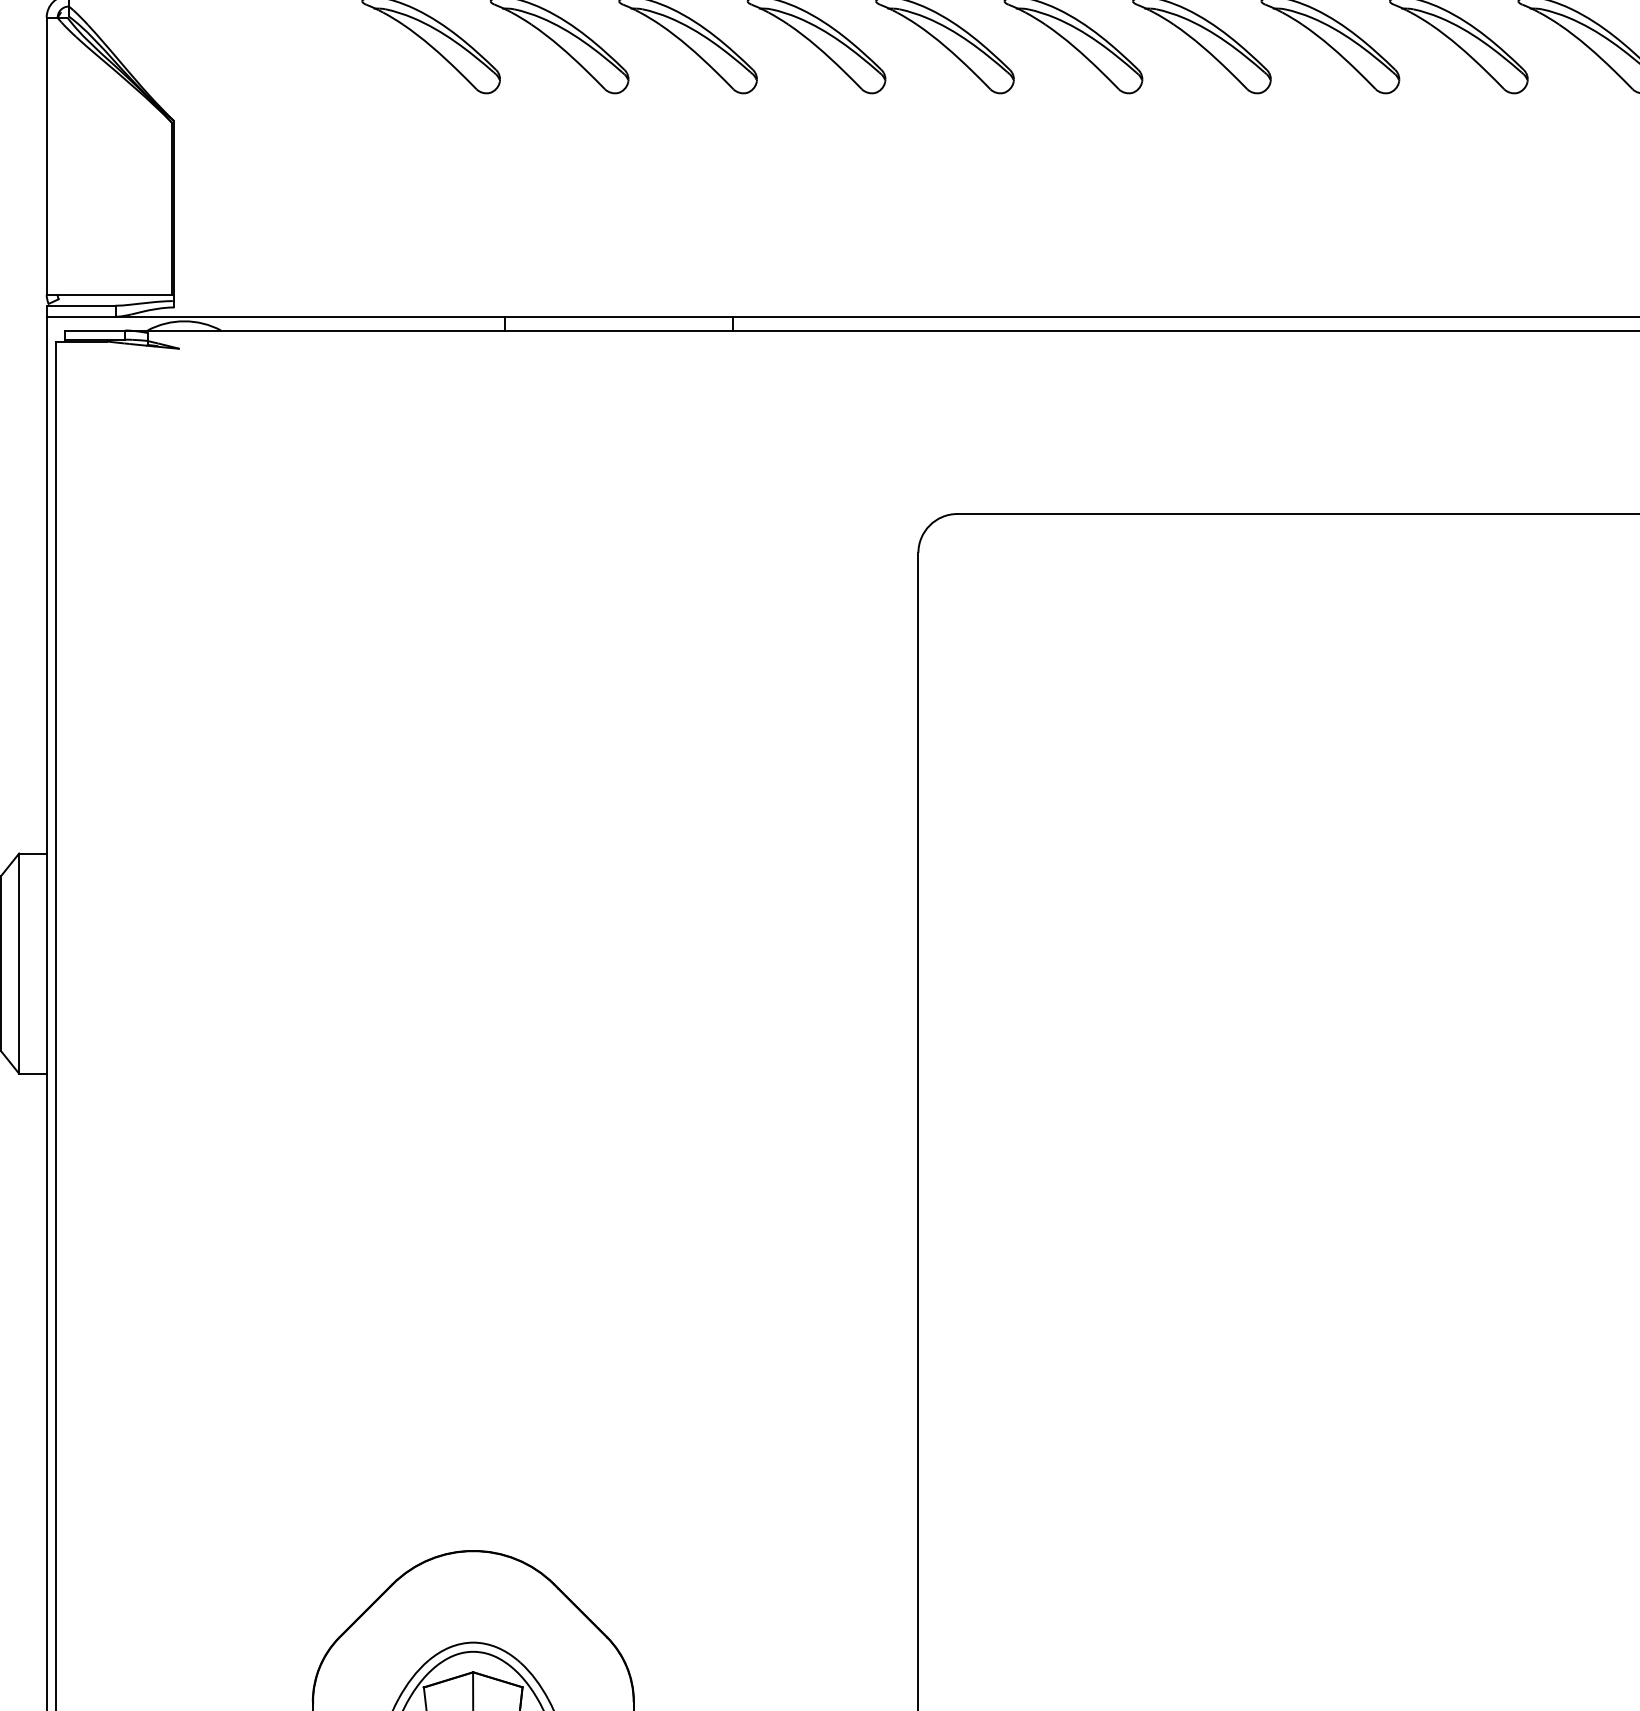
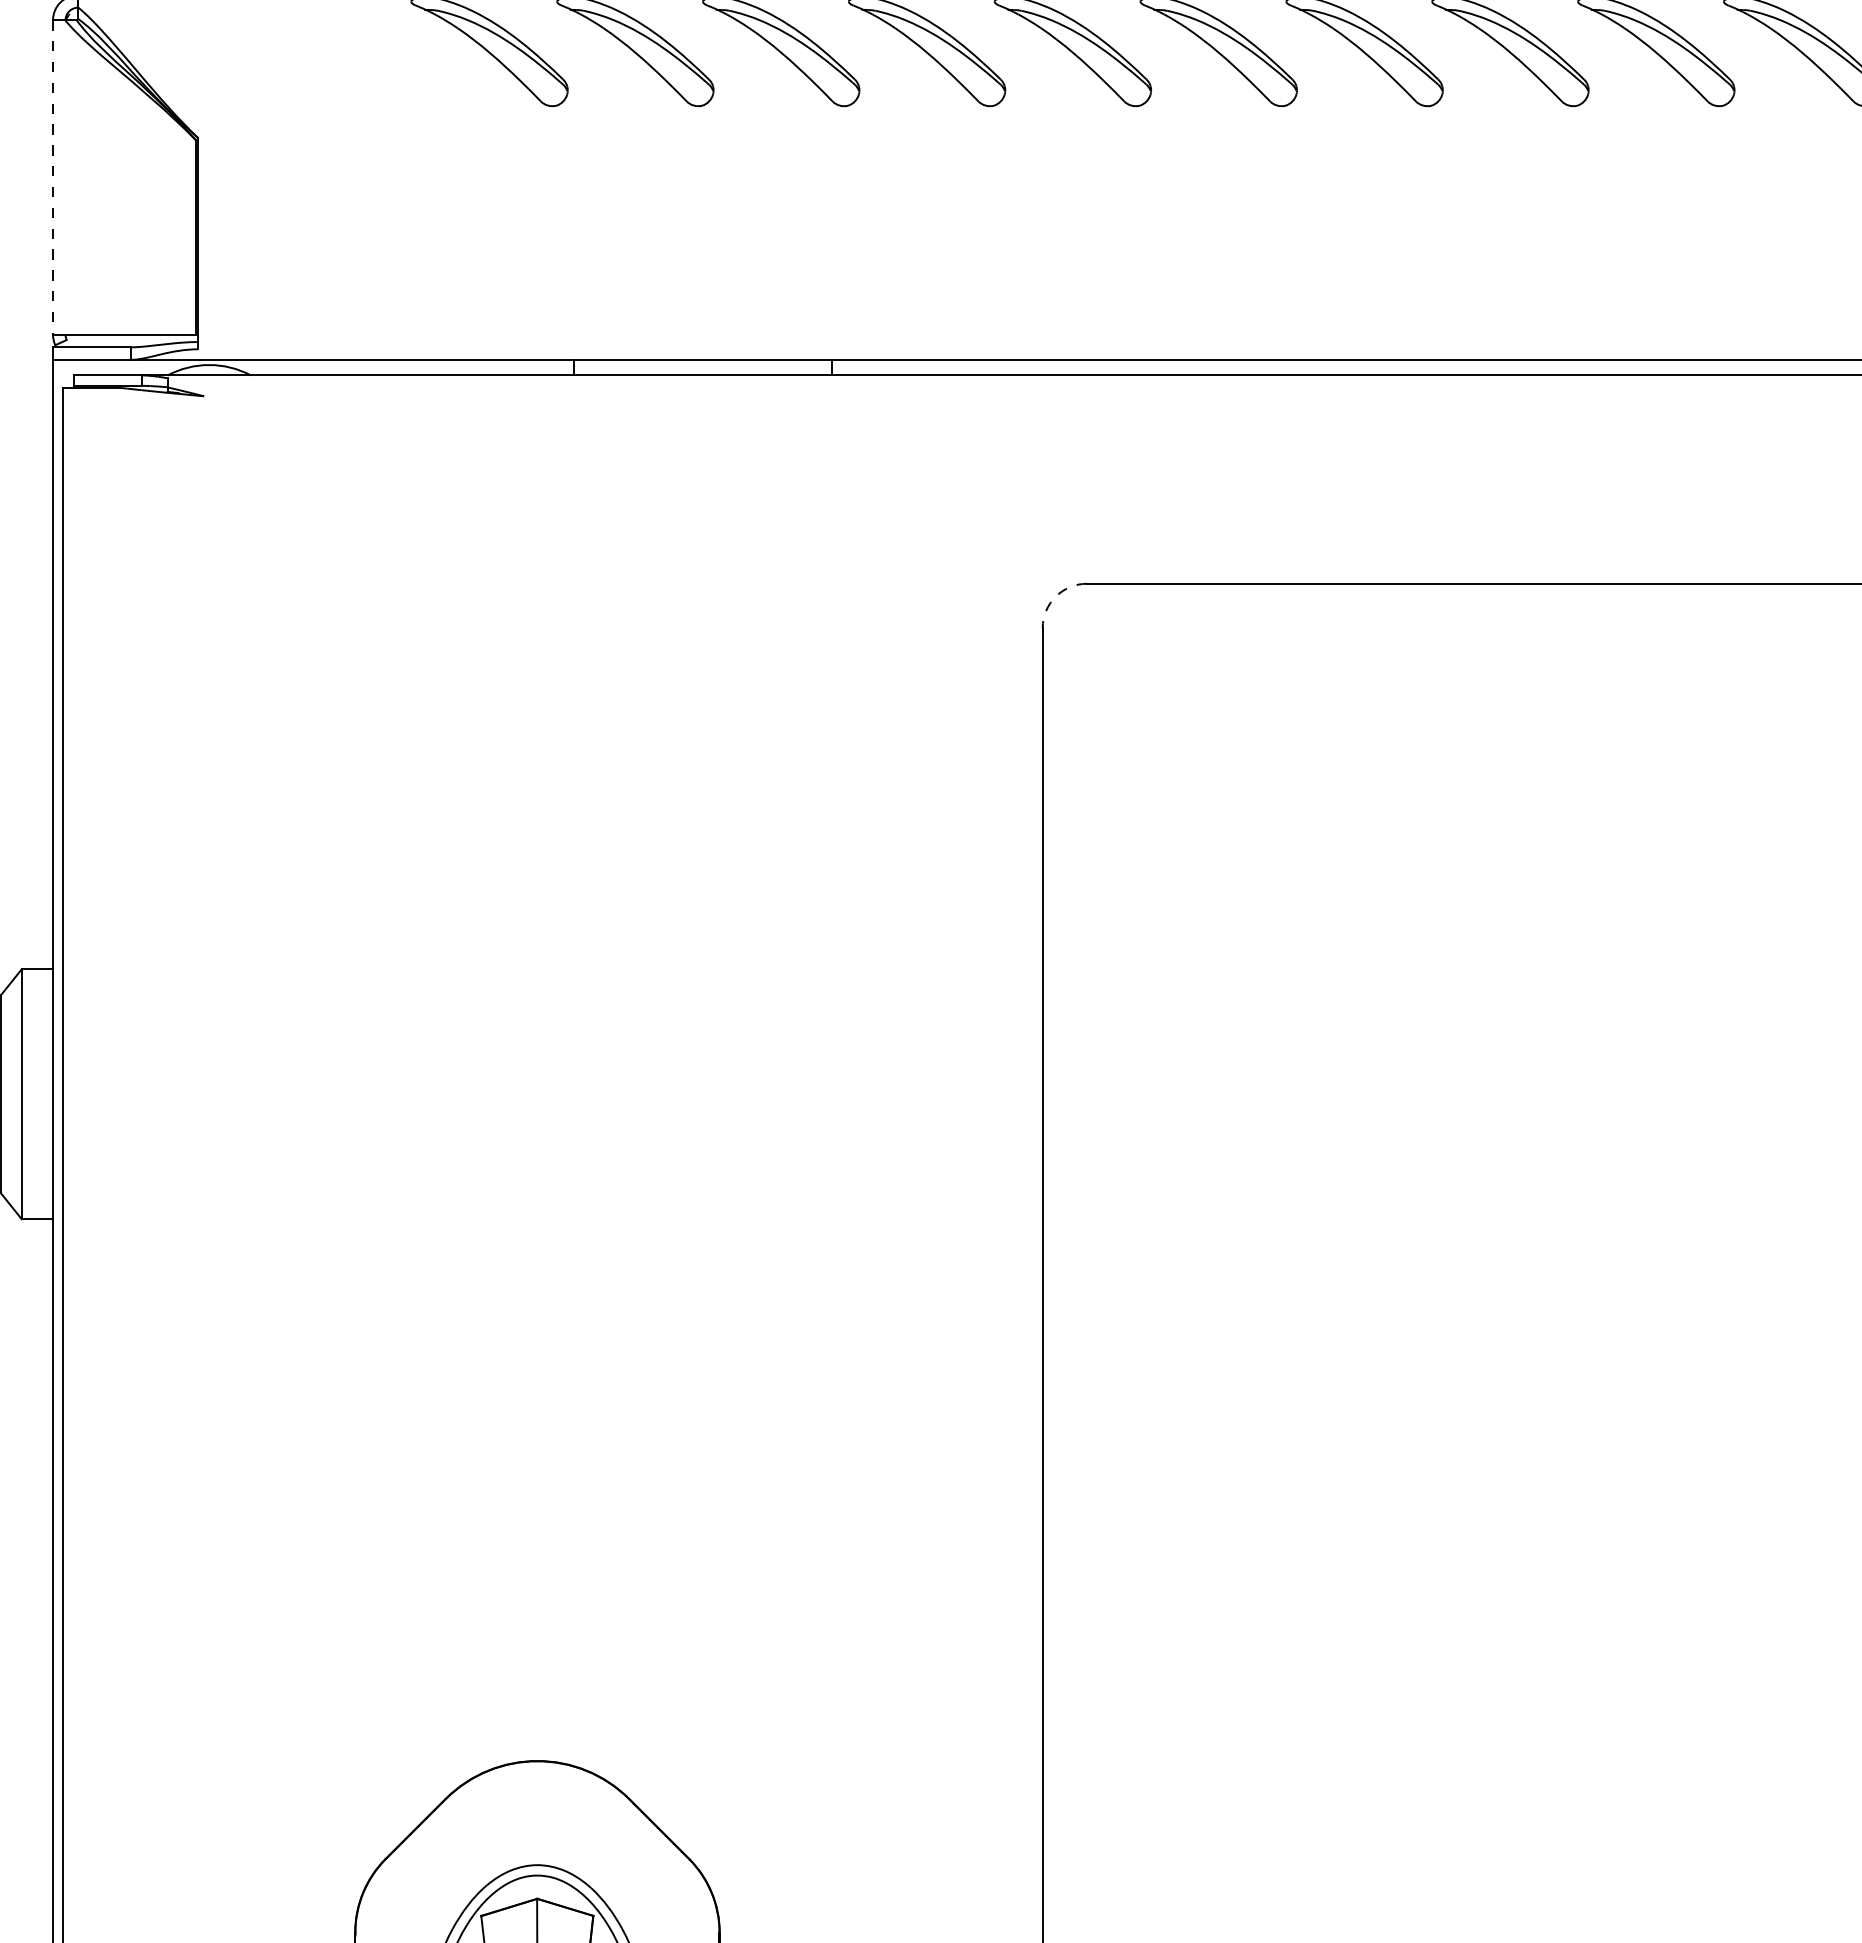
line: (47, 157) -> (53, 178), solid -> dashed
arc: (929, 525) -> (1055, 596), solid -> dashed

